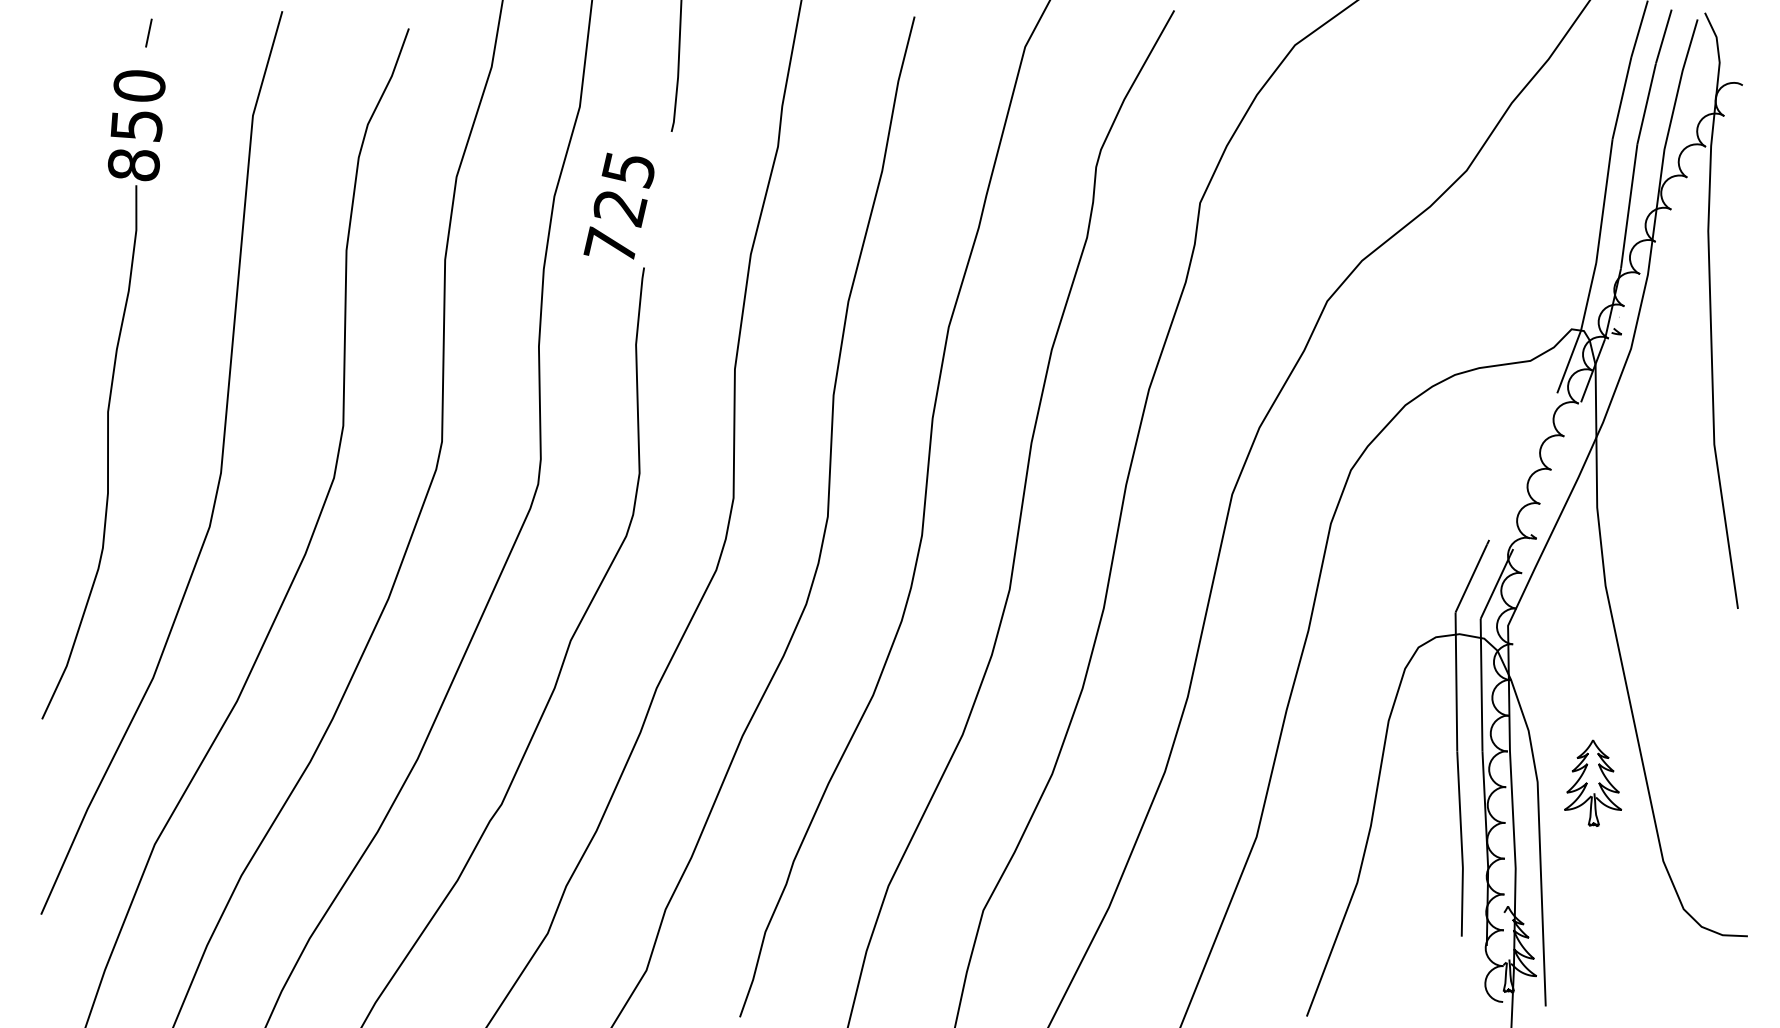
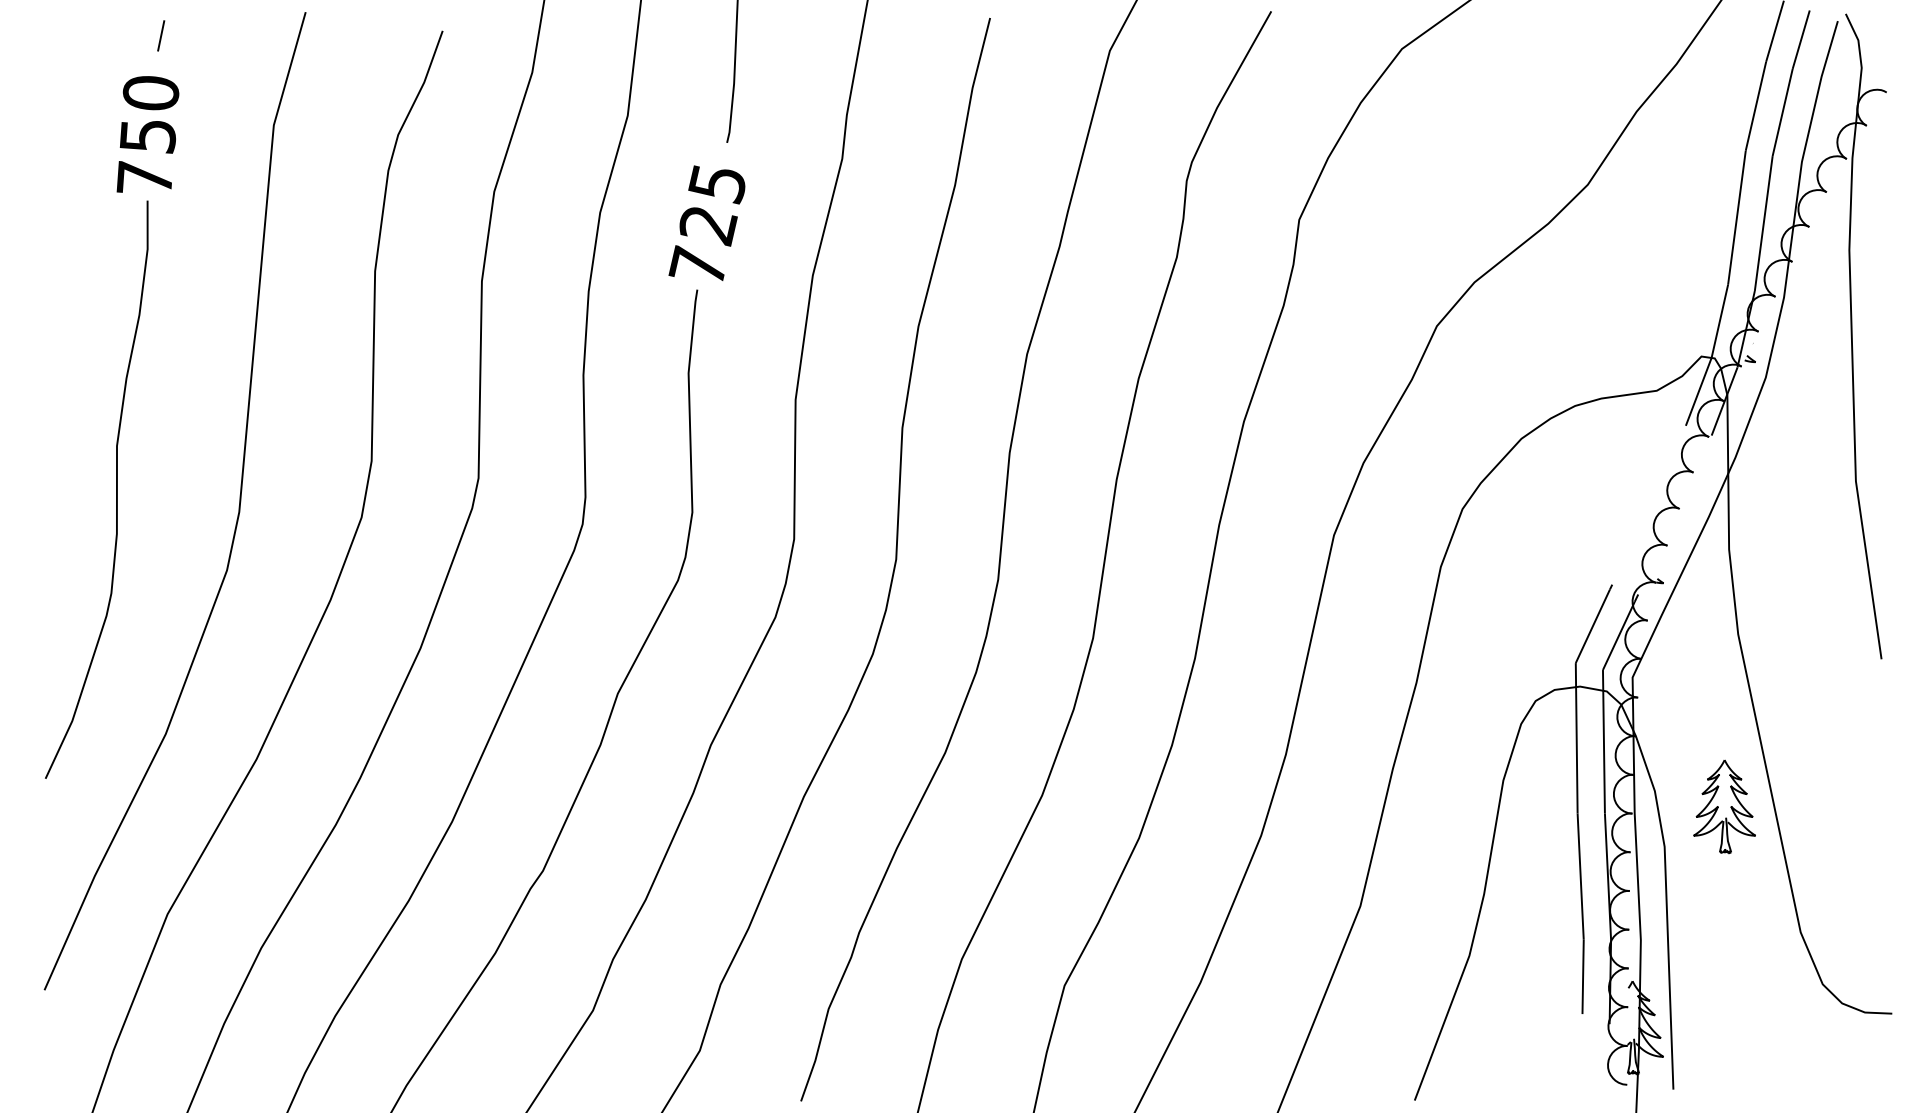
text: (133, 164) -> (144, 178), 850 -> 750
text: (618, 205) -> (706, 222), moved
part: (1593, 782) -> (1725, 806), moved

